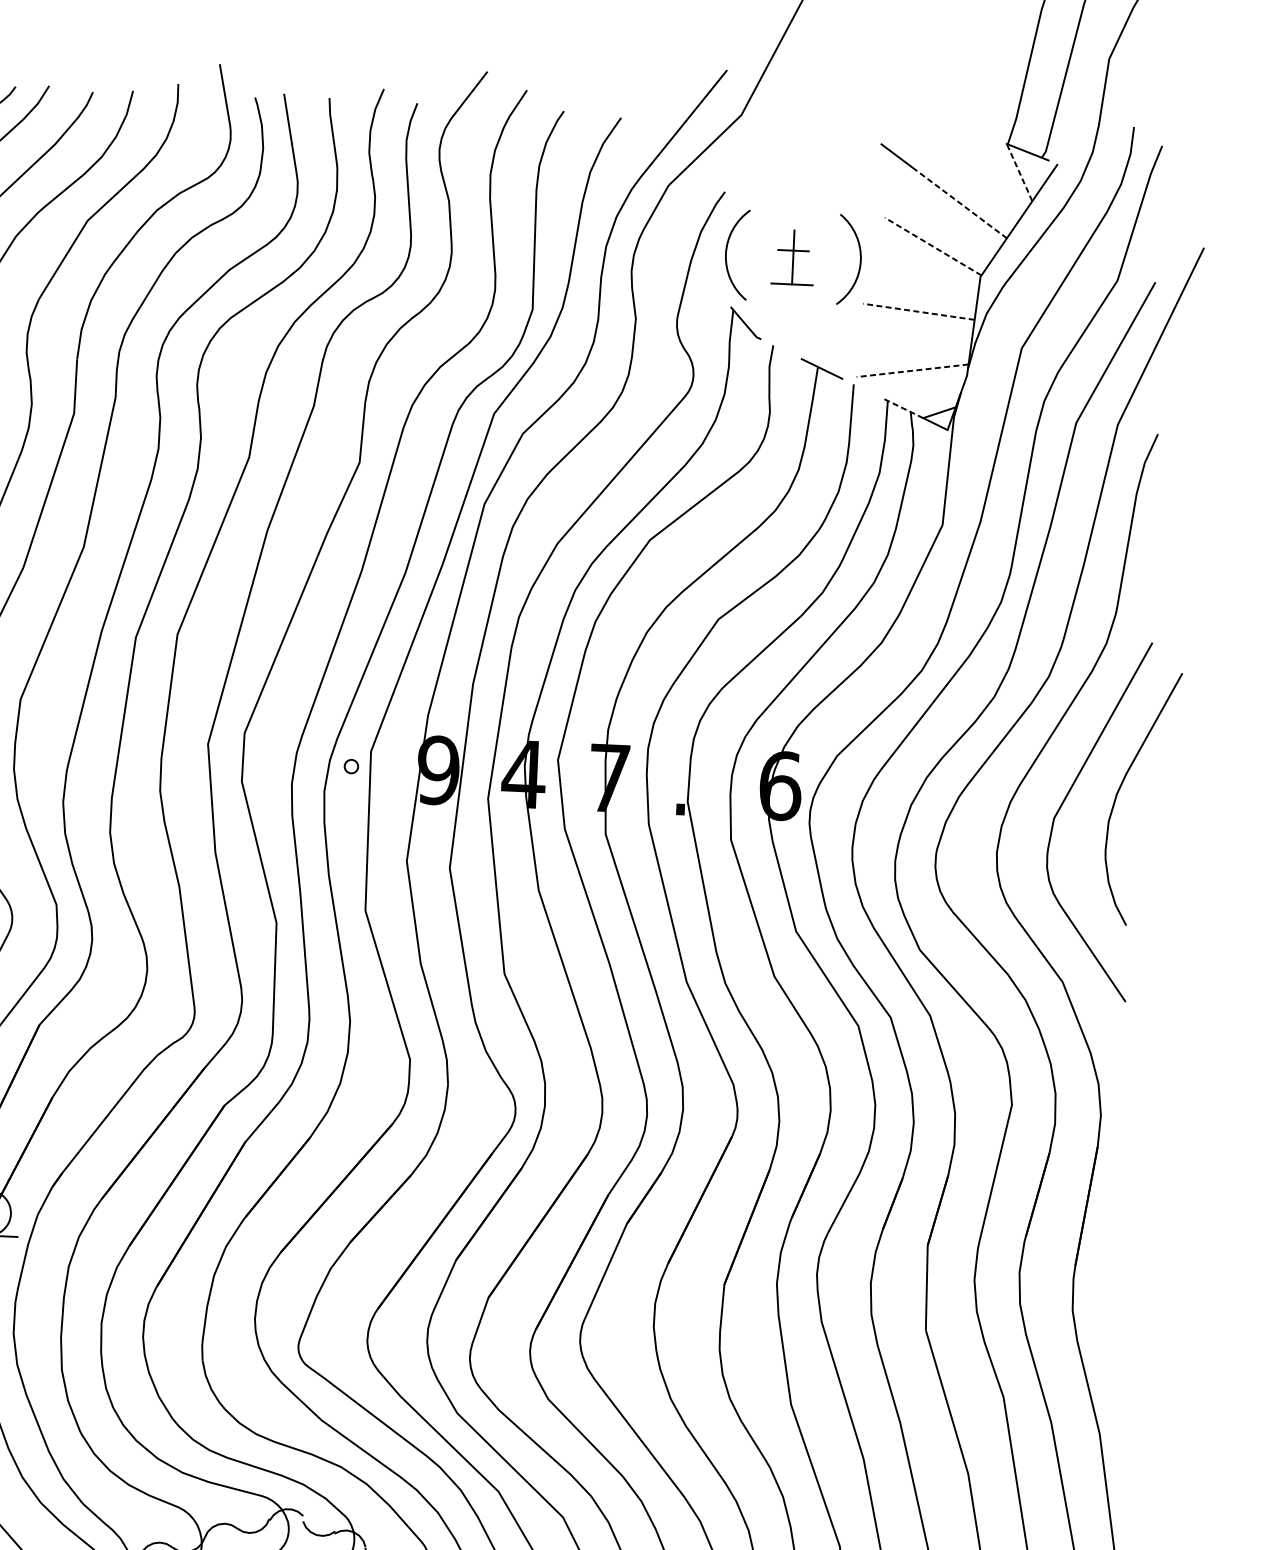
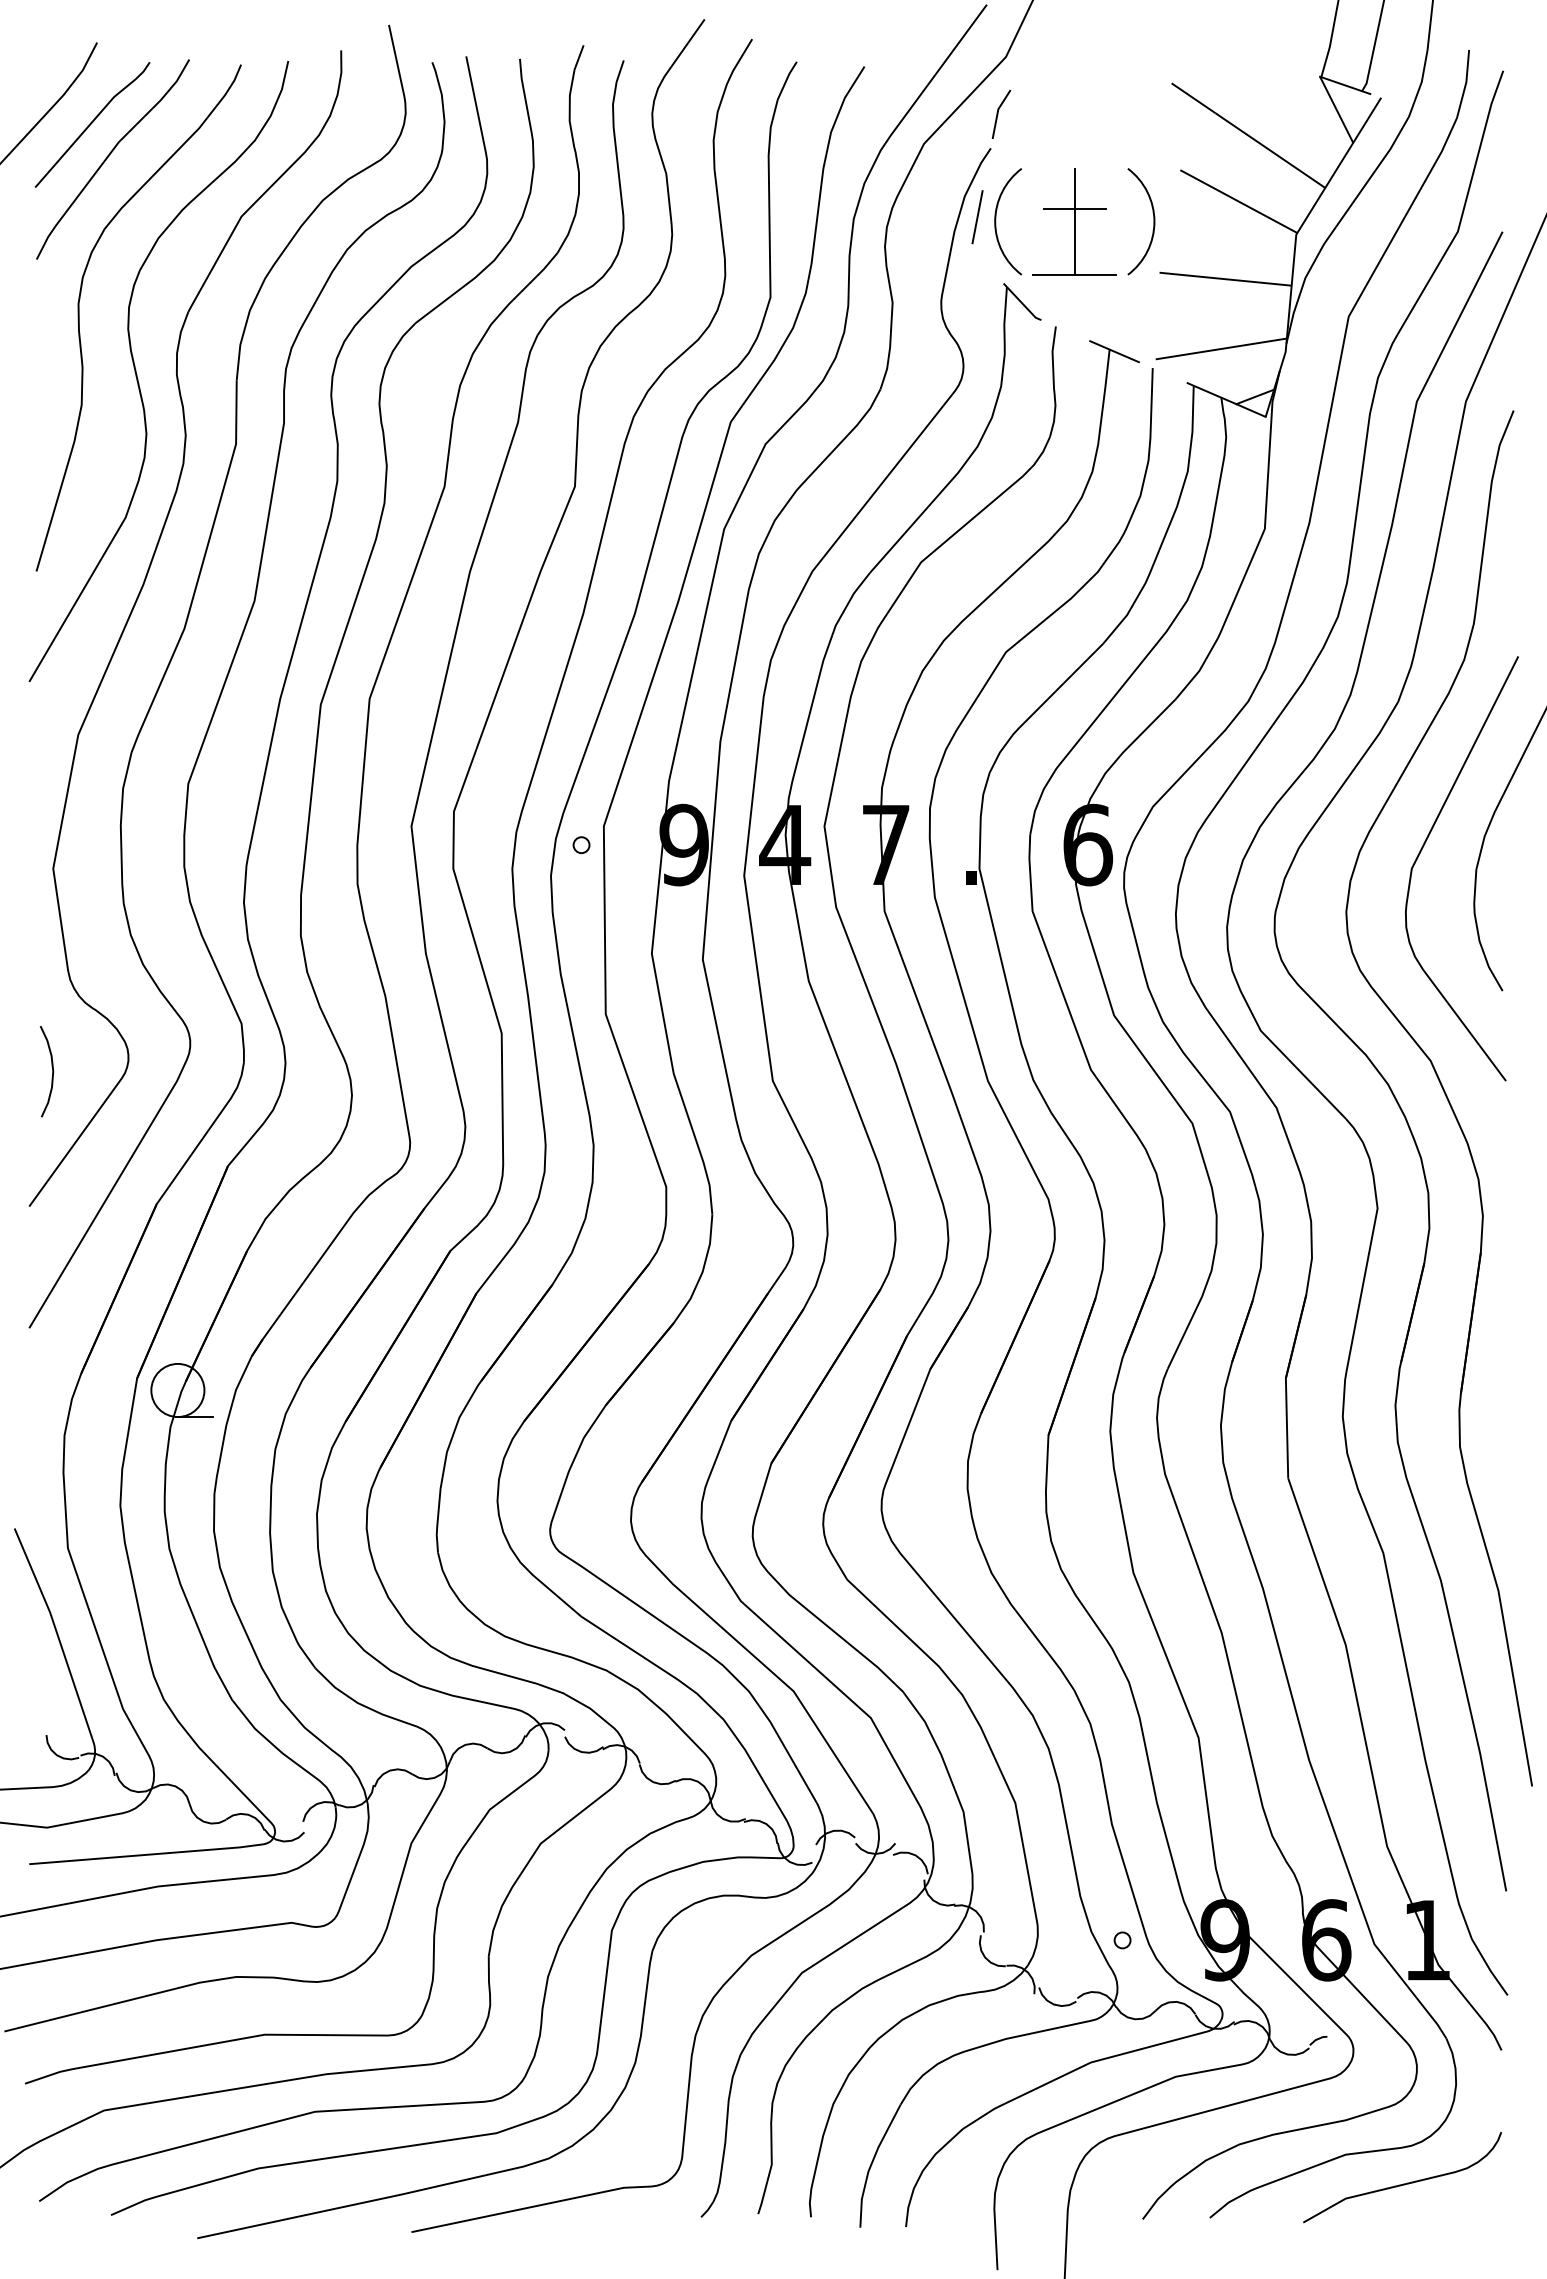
line: (732, 162) -> (998, 113), added
line: (1019, 172) -> (1336, 109), dashed -> solid
line: (961, 204) -> (1270, 150), dashed -> solid
line: (932, 246) -> (1238, 201), dashed -> solid
line: (711, 250) -> (977, 217), added
part: (793, 257) -> (1074, 221), size x1.67
line: (918, 312) -> (1225, 279), dashed -> solid
line: (911, 371) -> (1220, 349), dashed -> solid
line: (903, 408) -> (1212, 393), dashed -> solid

